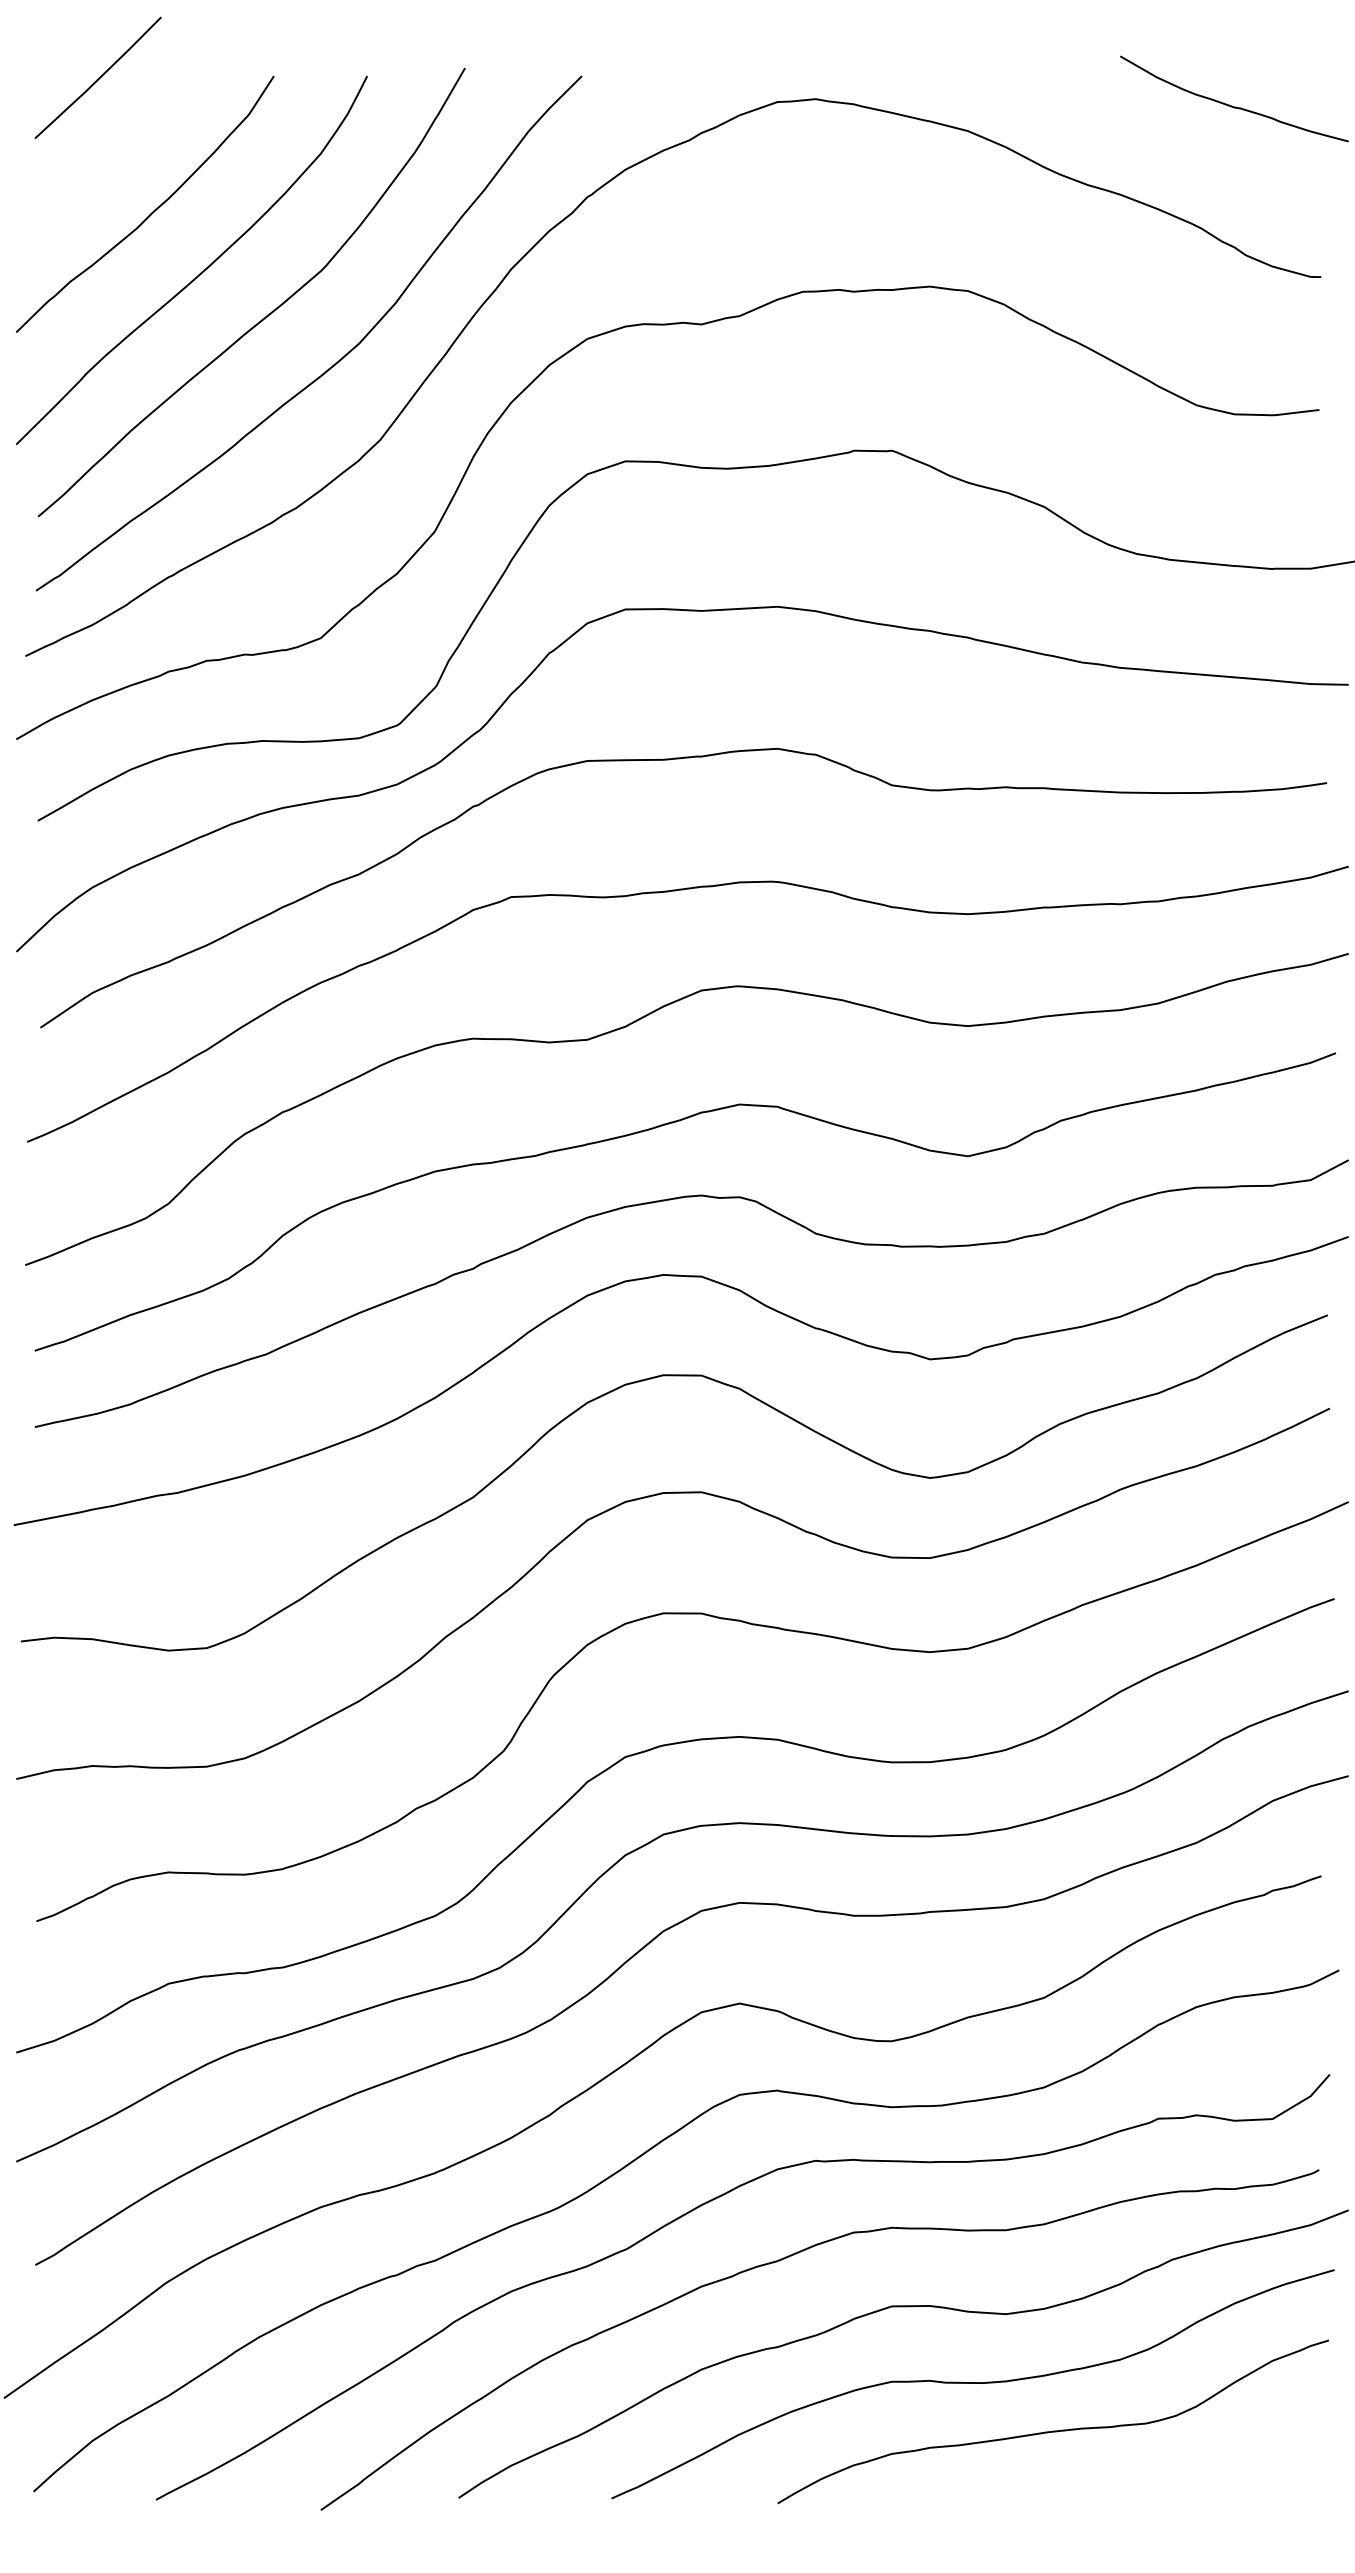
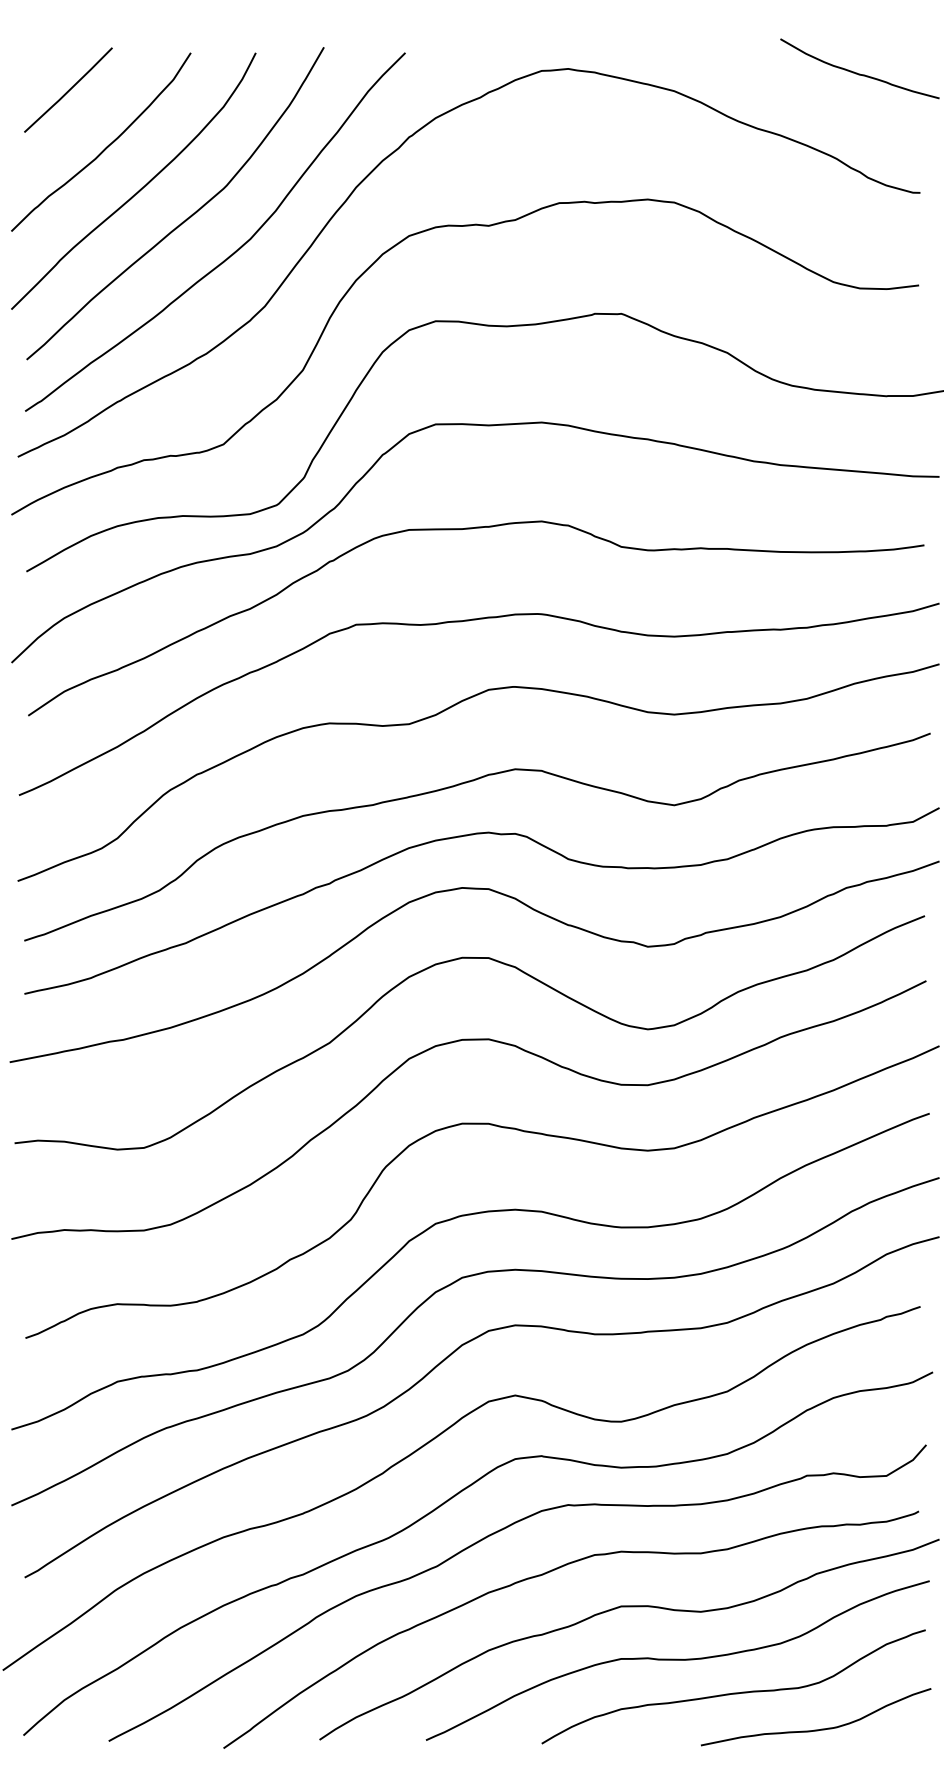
line: (98, 77) -> (68, 89), moved
curve: (1172, 2483) -> (816, 1729), added

